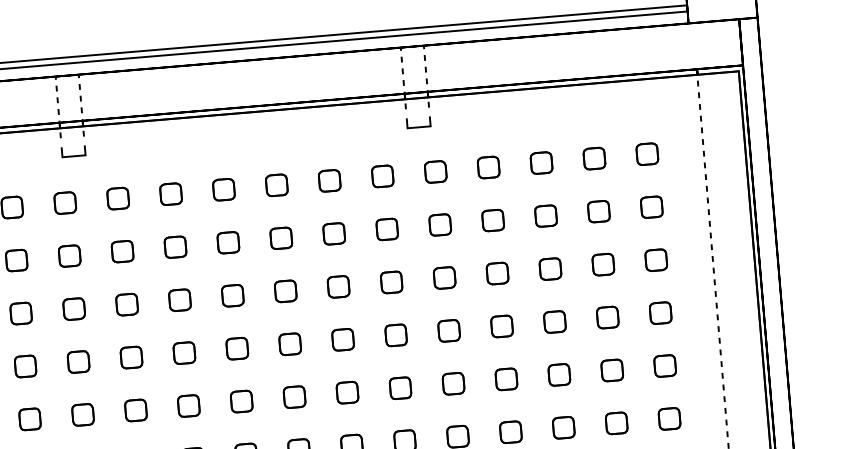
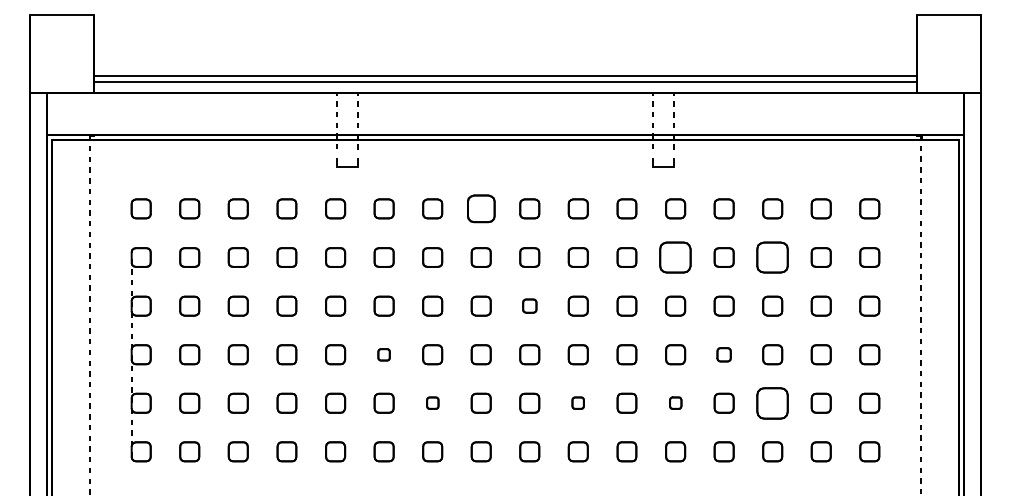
part: (223, 189) -> (480, 208), size x1.4
part: (545, 216) -> (772, 257), size x1.6
part: (440, 224) -> (675, 257), size x1.6
part: (285, 290) -> (529, 305), size x0.7
part: (501, 326) -> (723, 354), size x0.7
part: (130, 357) -> (383, 354), size x0.6
part: (559, 374) -> (772, 402), size x1.6
part: (453, 382) -> (675, 402), size x0.6
part: (346, 391) -> (577, 402), size x0.6
part: (188, 405) -> (432, 402), size x0.6

